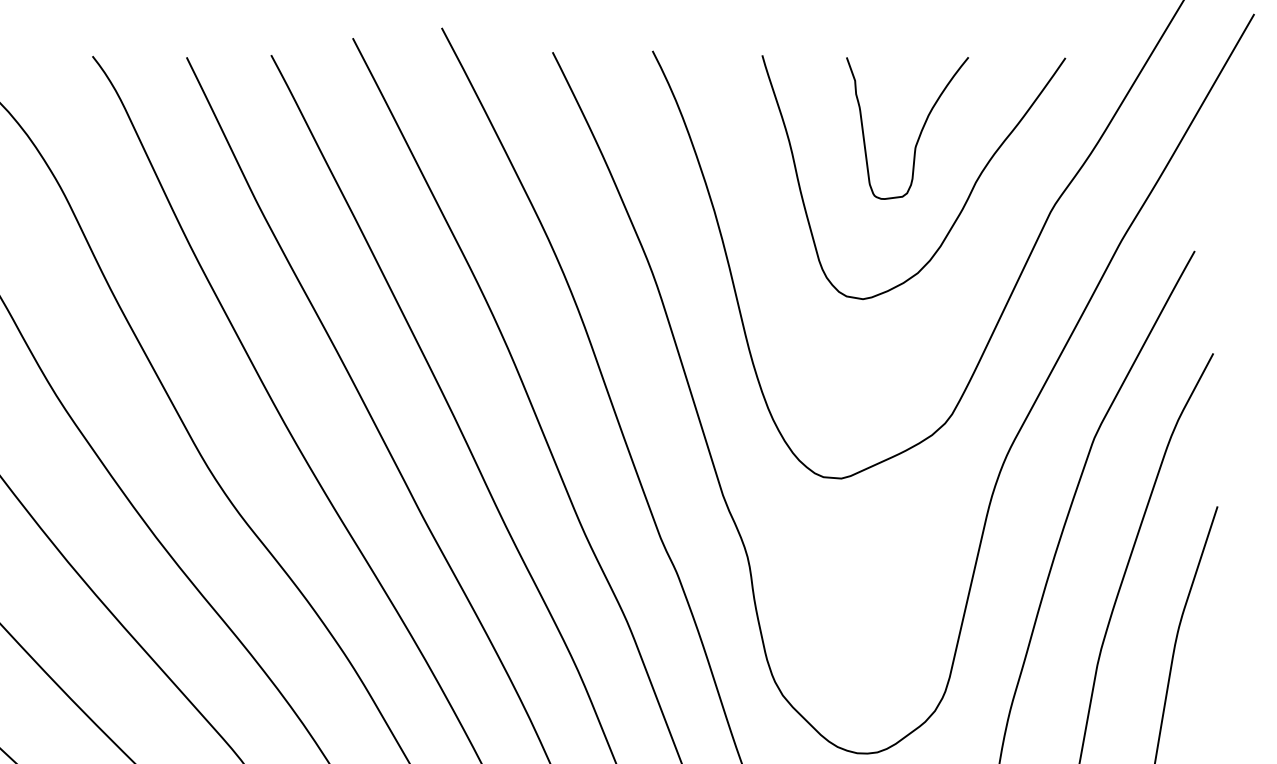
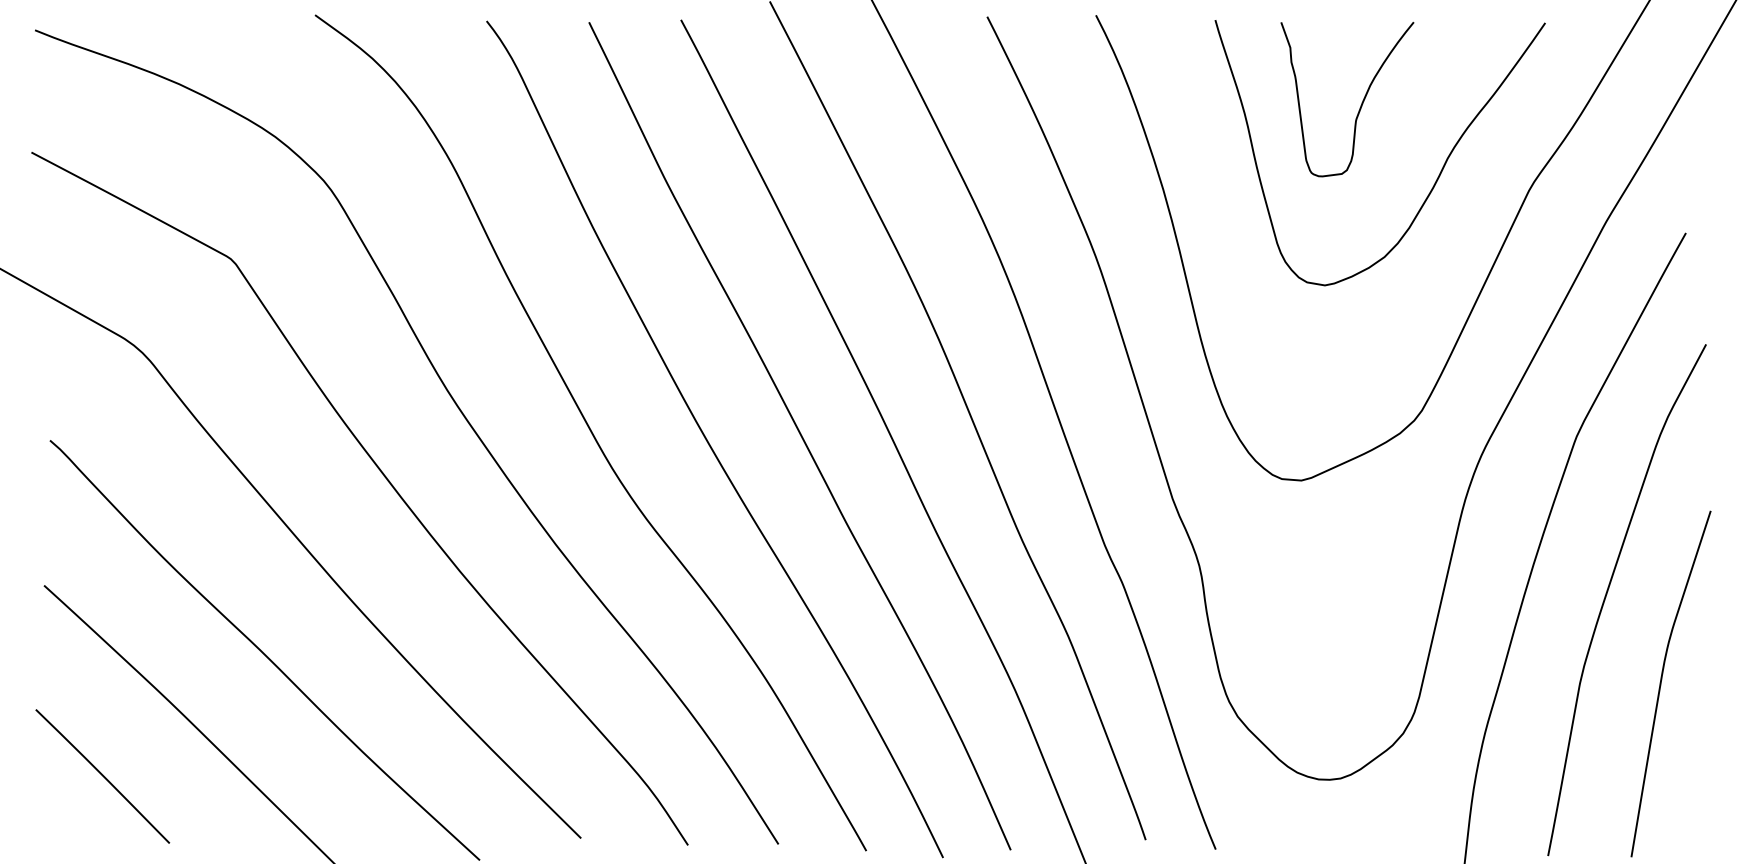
curve: (920, 131) -> (1361, 102), moved

